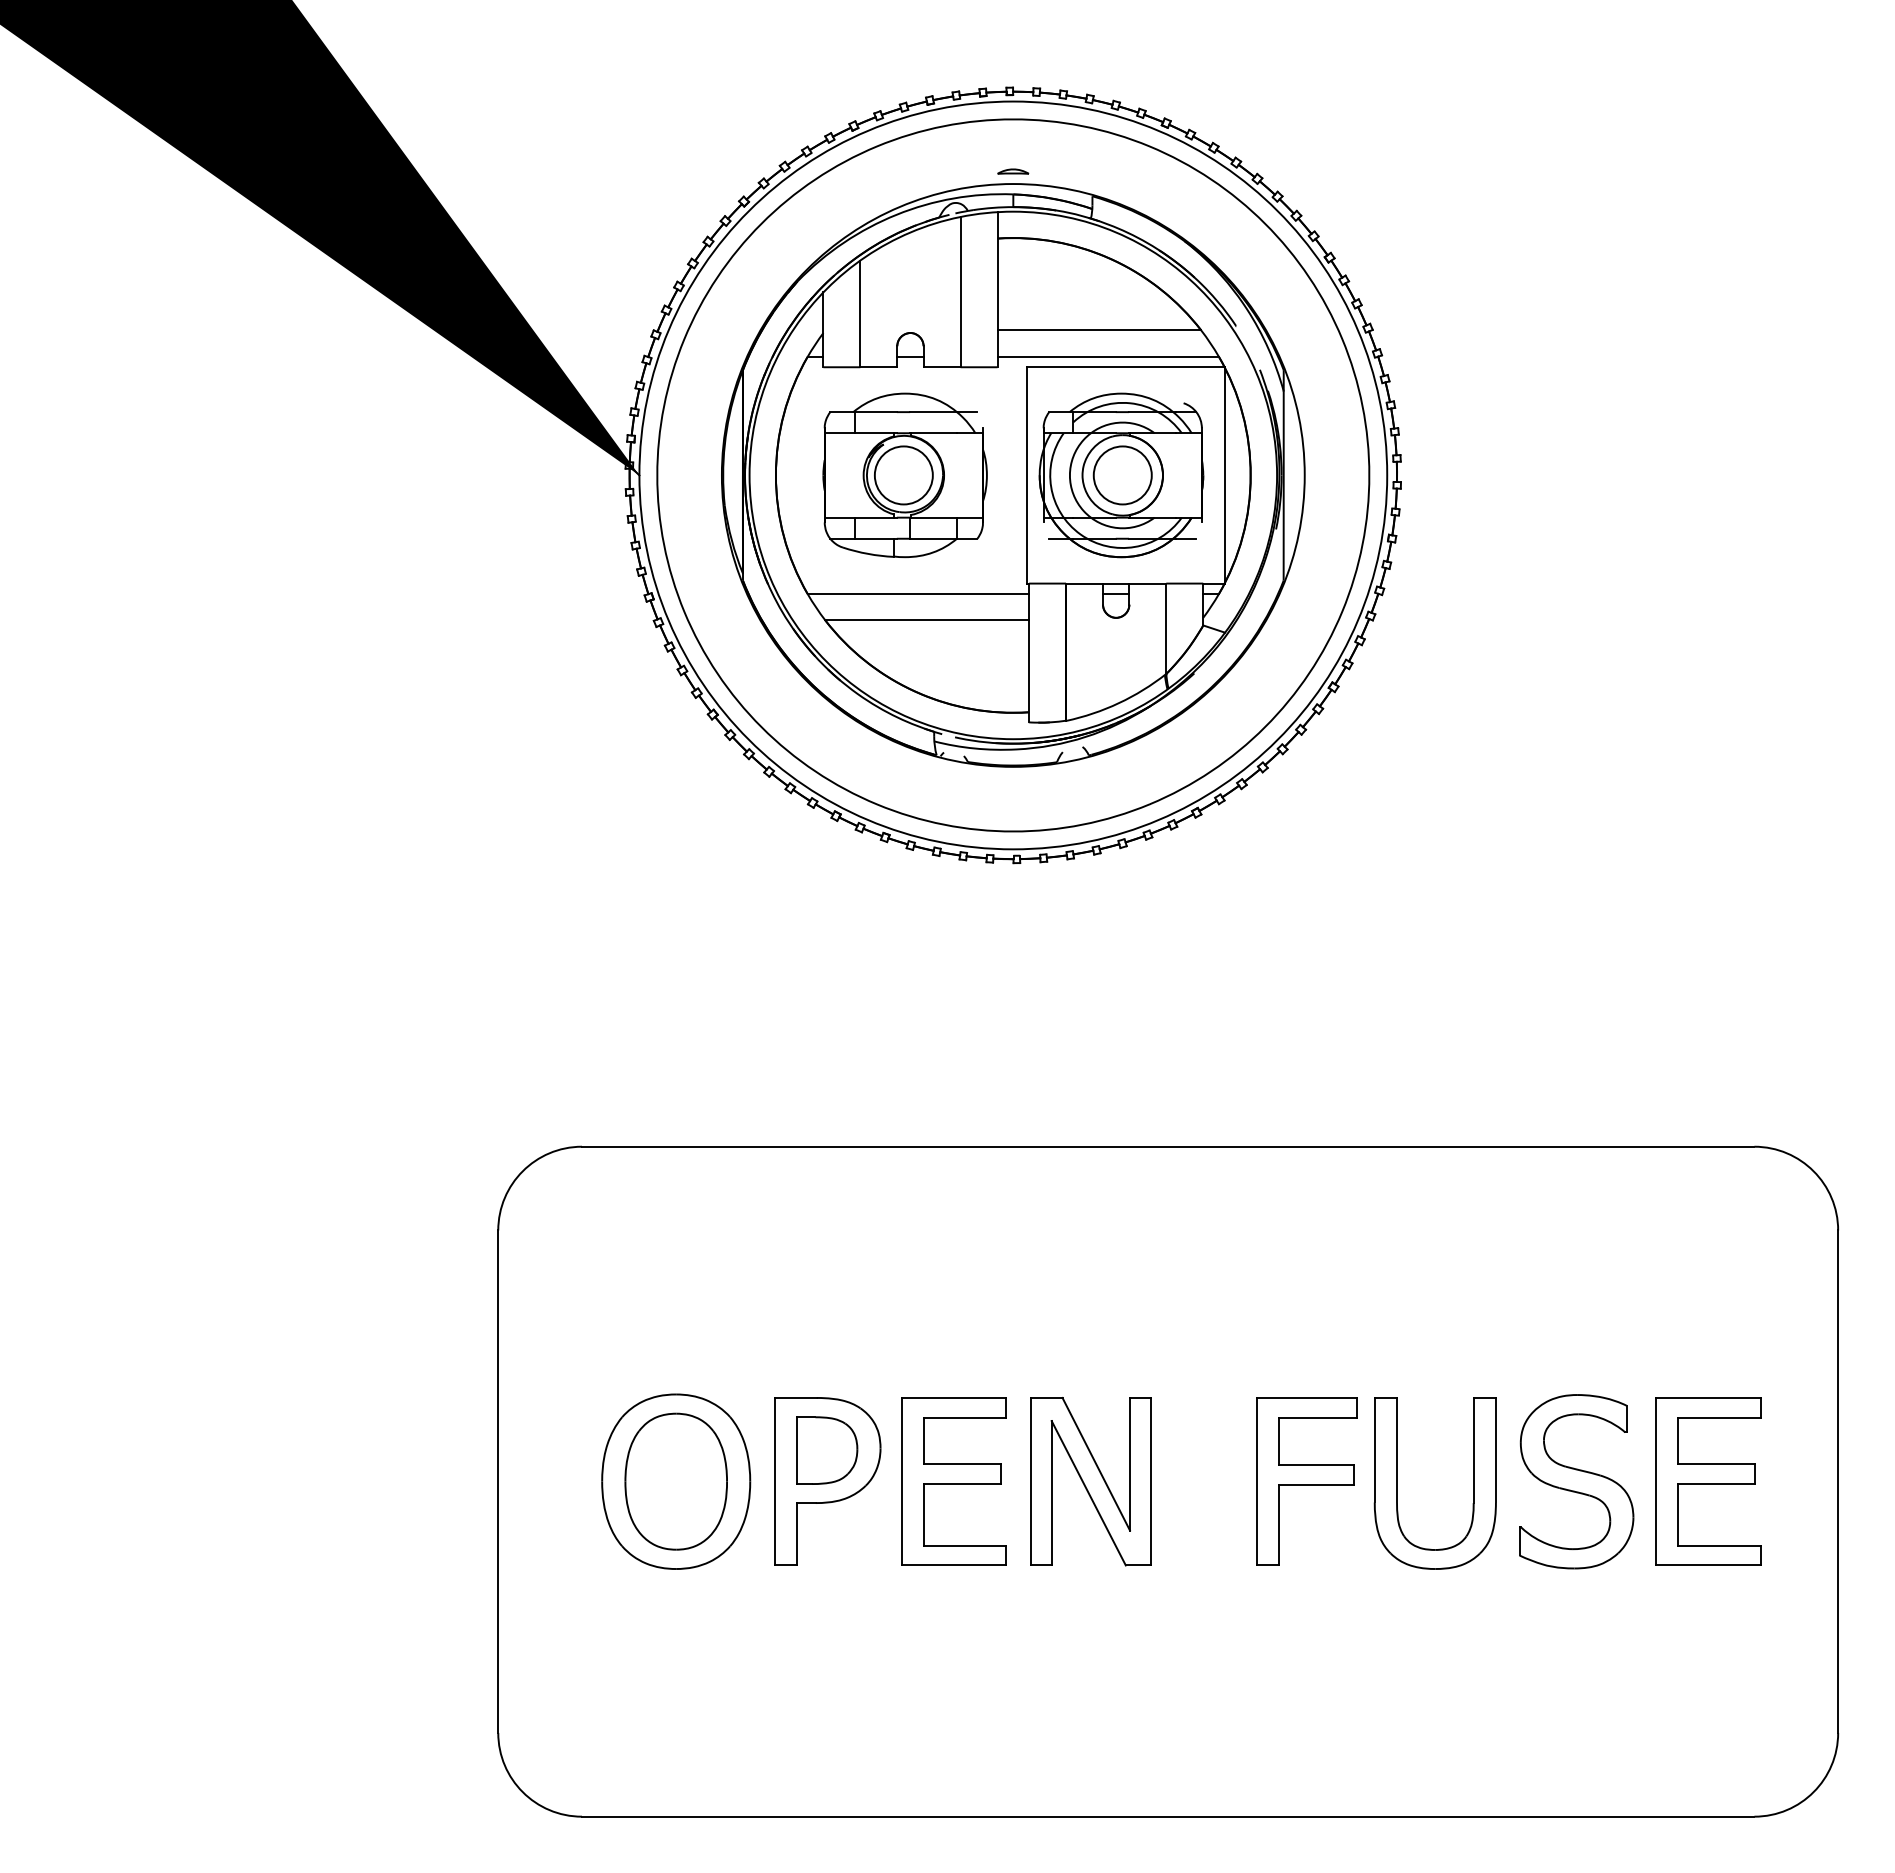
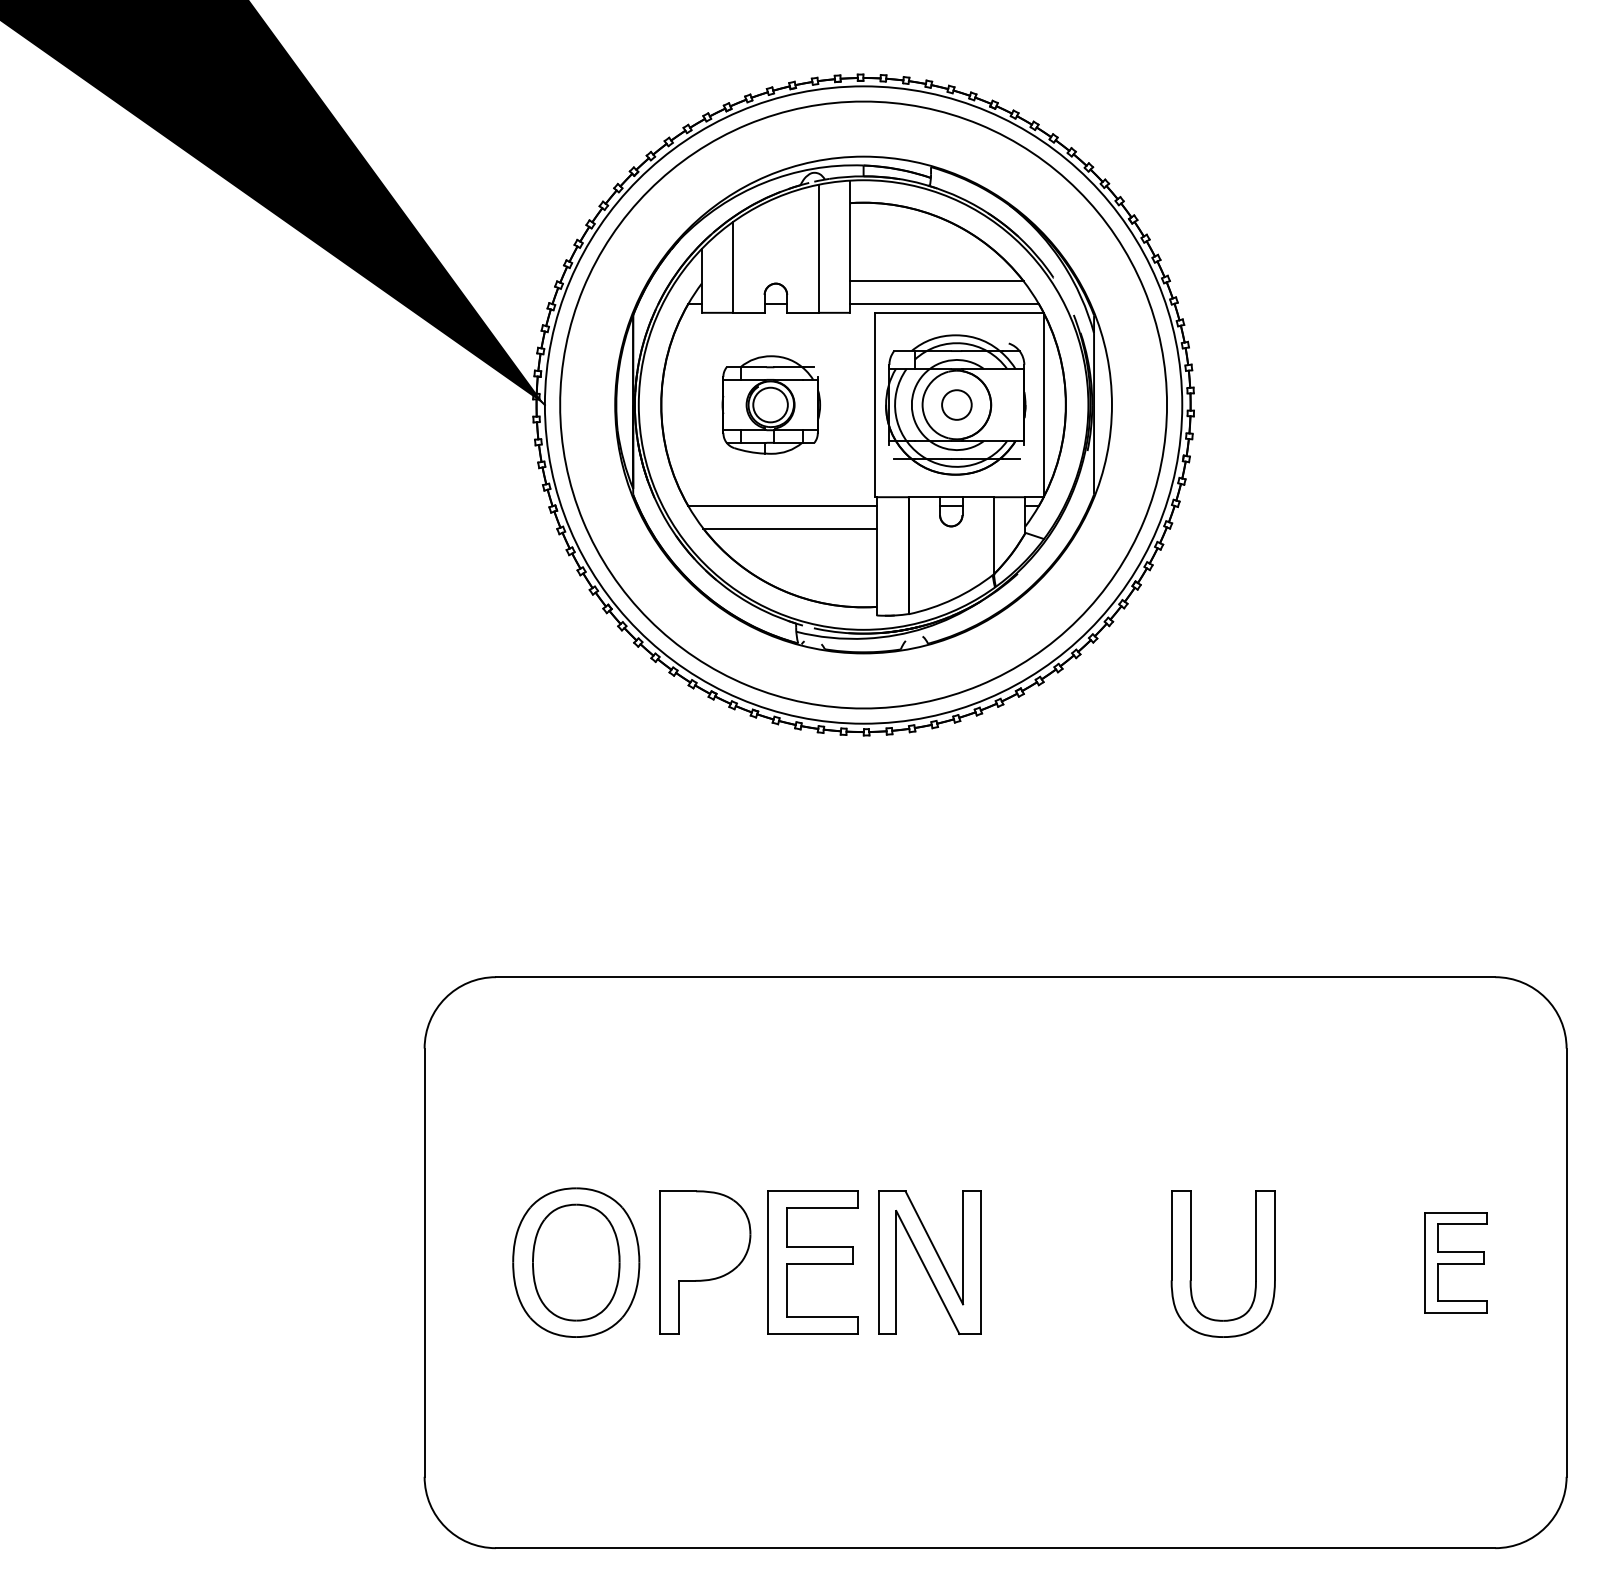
part: (1013, 171) -> (863, 145), removed
part: (904, 475) -> (770, 405), size x0.7
circle: (1122, 475) -> (956, 405), size x0.6
part: (827, 1450) -> (705, 1236), removed
part: (1306, 1481) -> (1113, 1262), removed
part: (1576, 1481) -> (1343, 1262), removed
part: (1708, 1481) -> (1456, 1262), size x0.7

